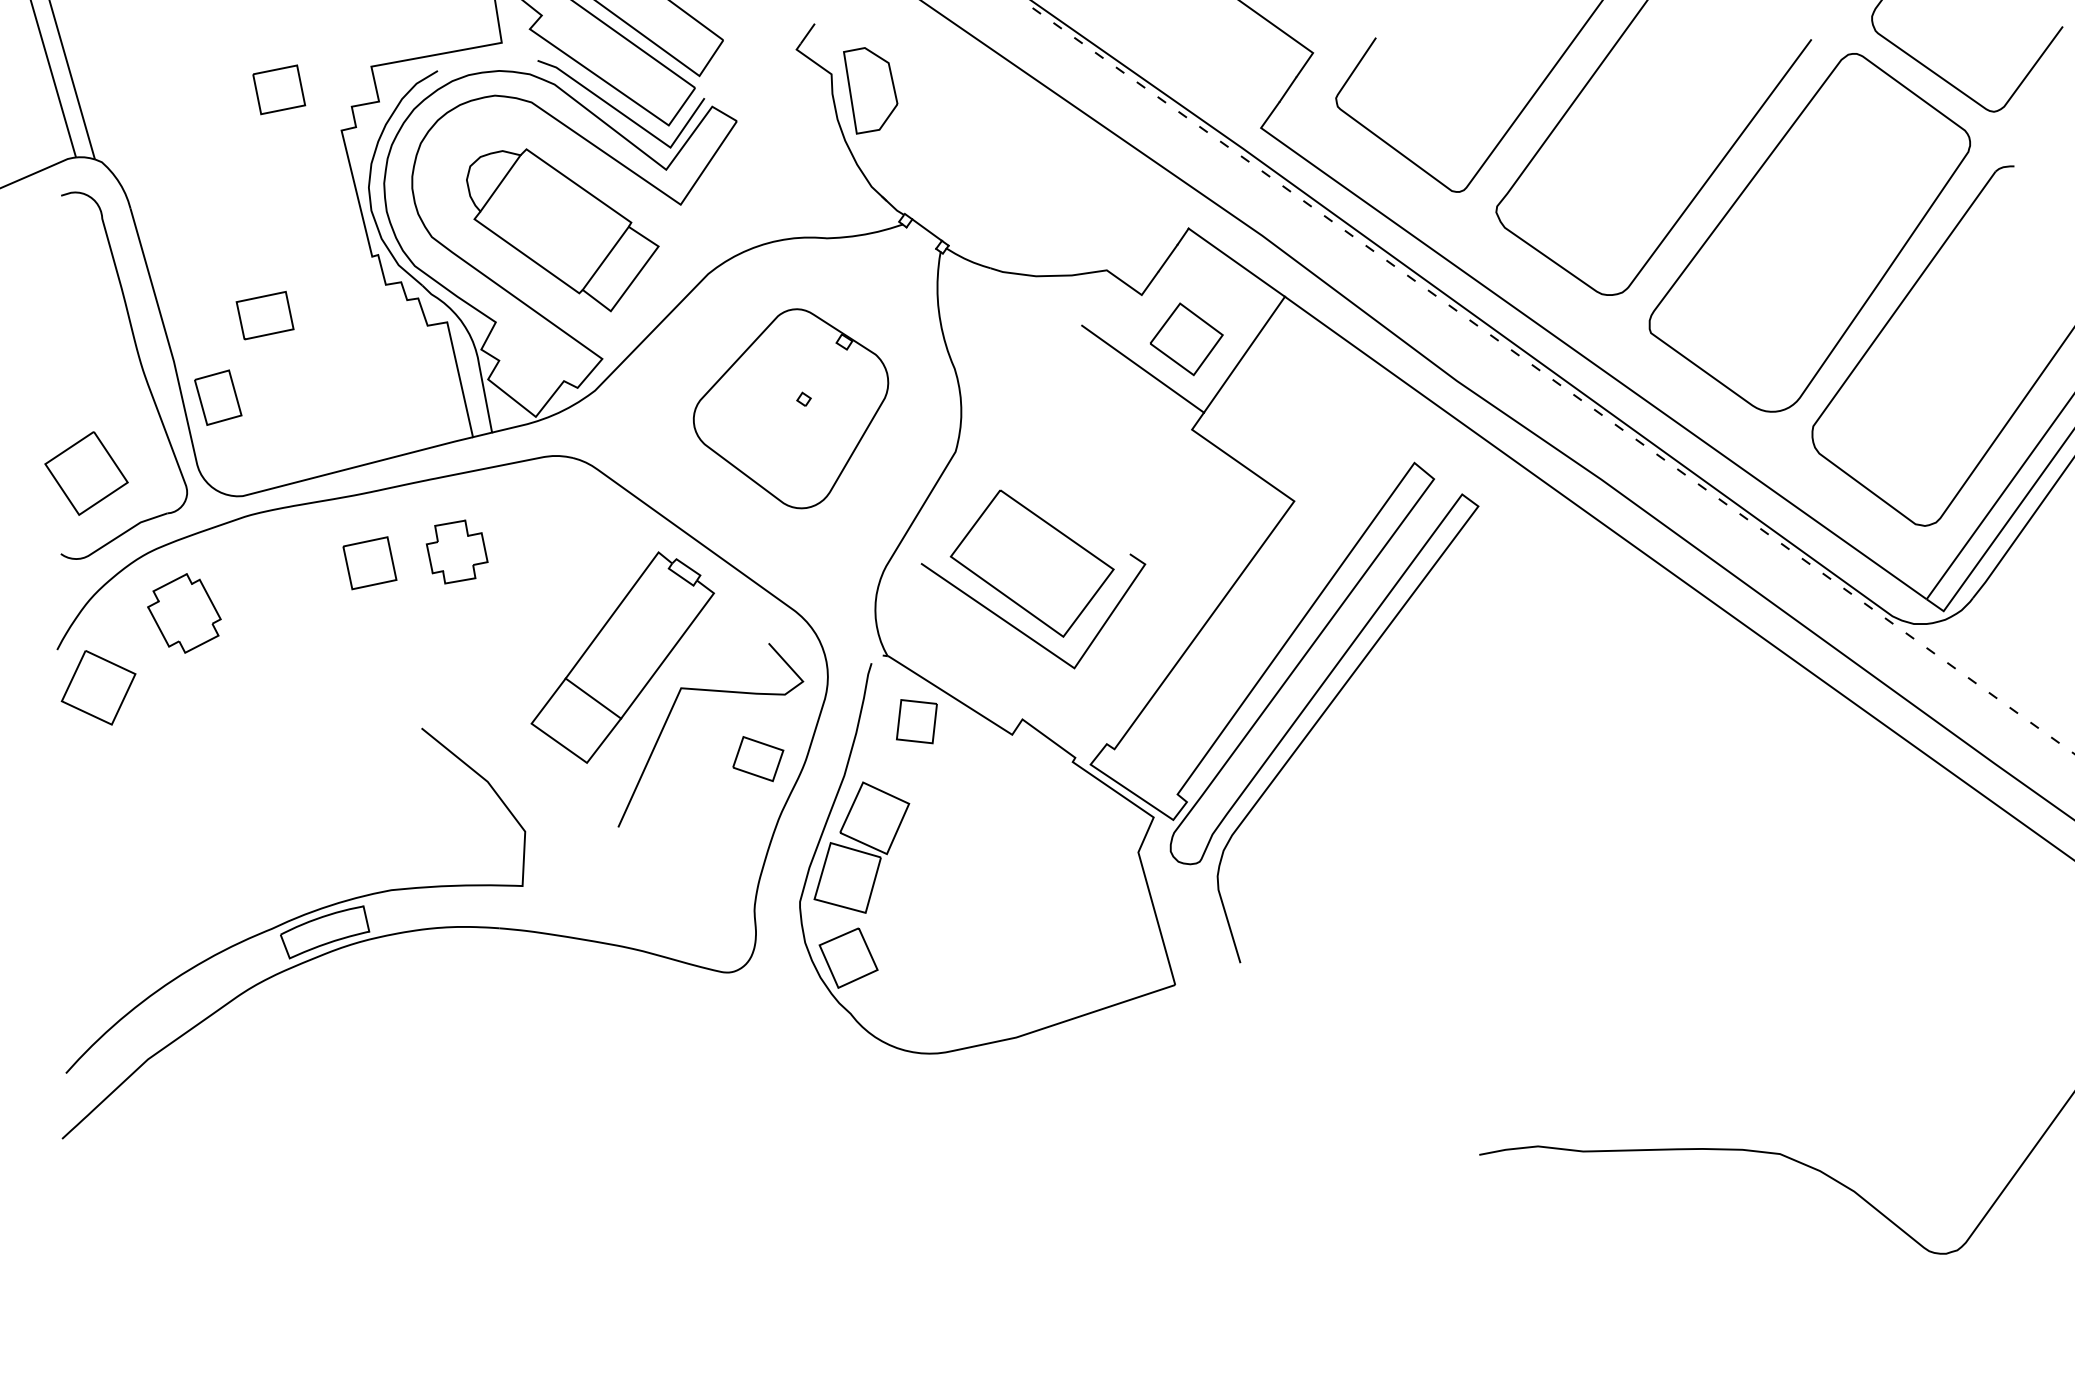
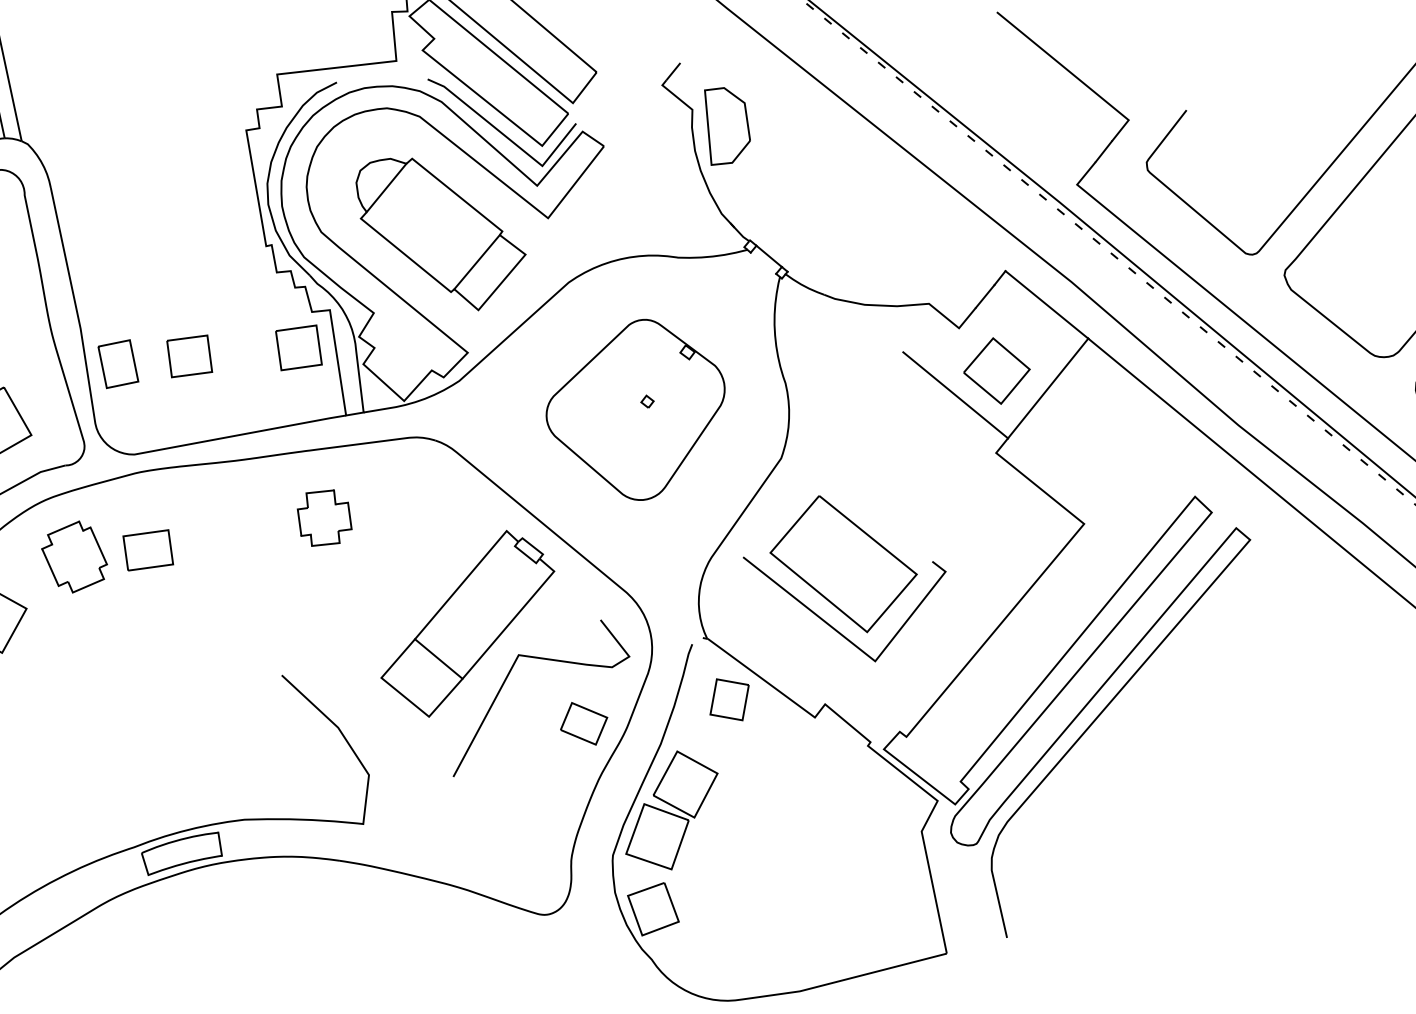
part: (279, 89) -> (189, 356), moved
part: (264, 315) -> (147, 550), moved
part: (369, 563) -> (298, 348), moved

